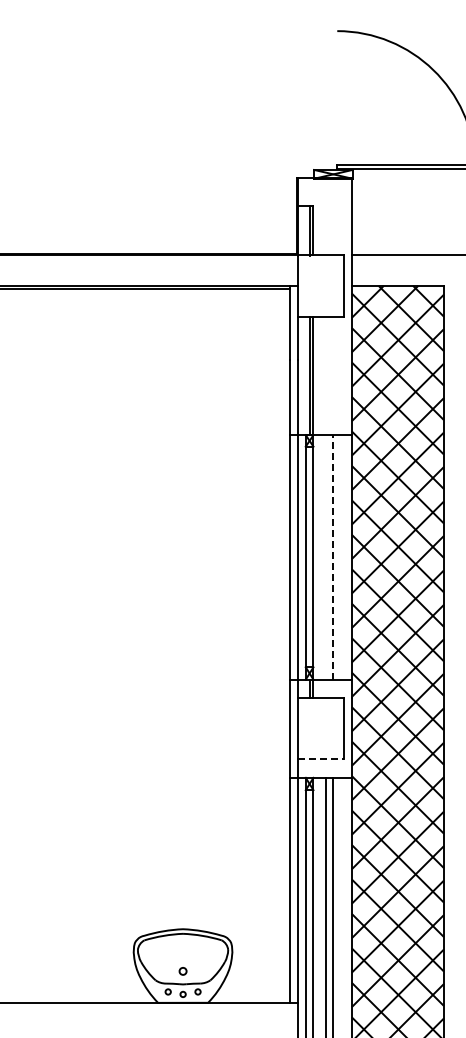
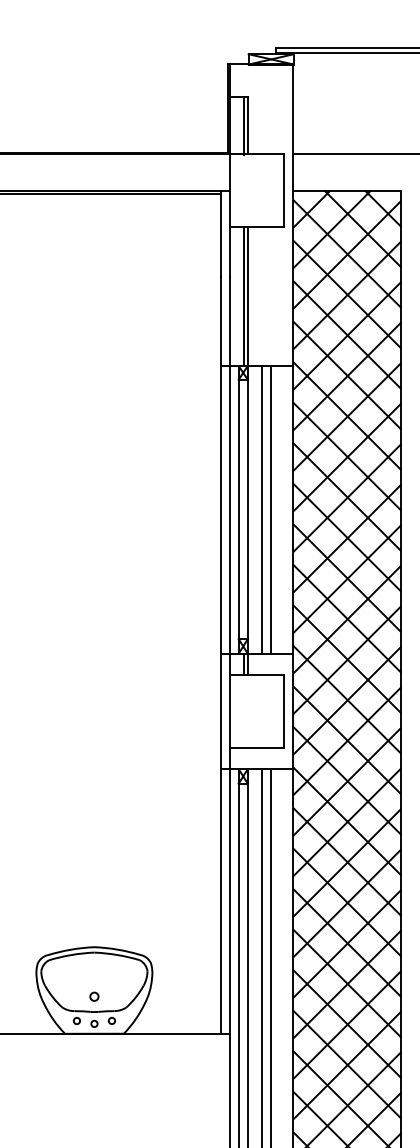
line: (333, 556) -> (271, 508), dashed -> solid
line: (325, 557) -> (261, 510), added
line: (321, 759) -> (257, 747), dashed -> solid

